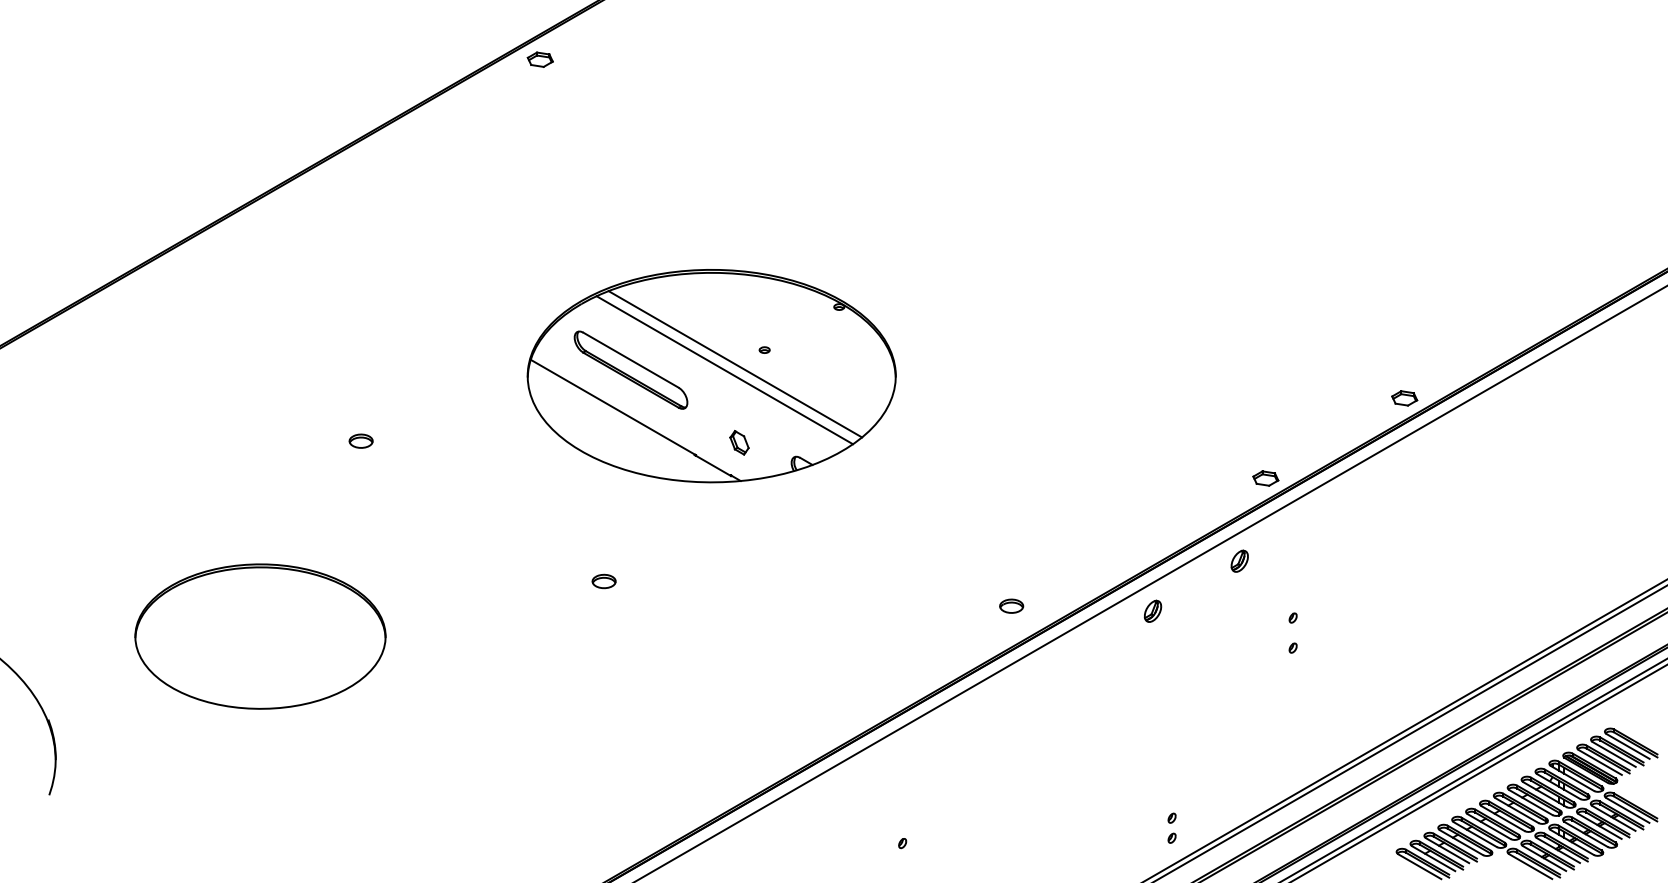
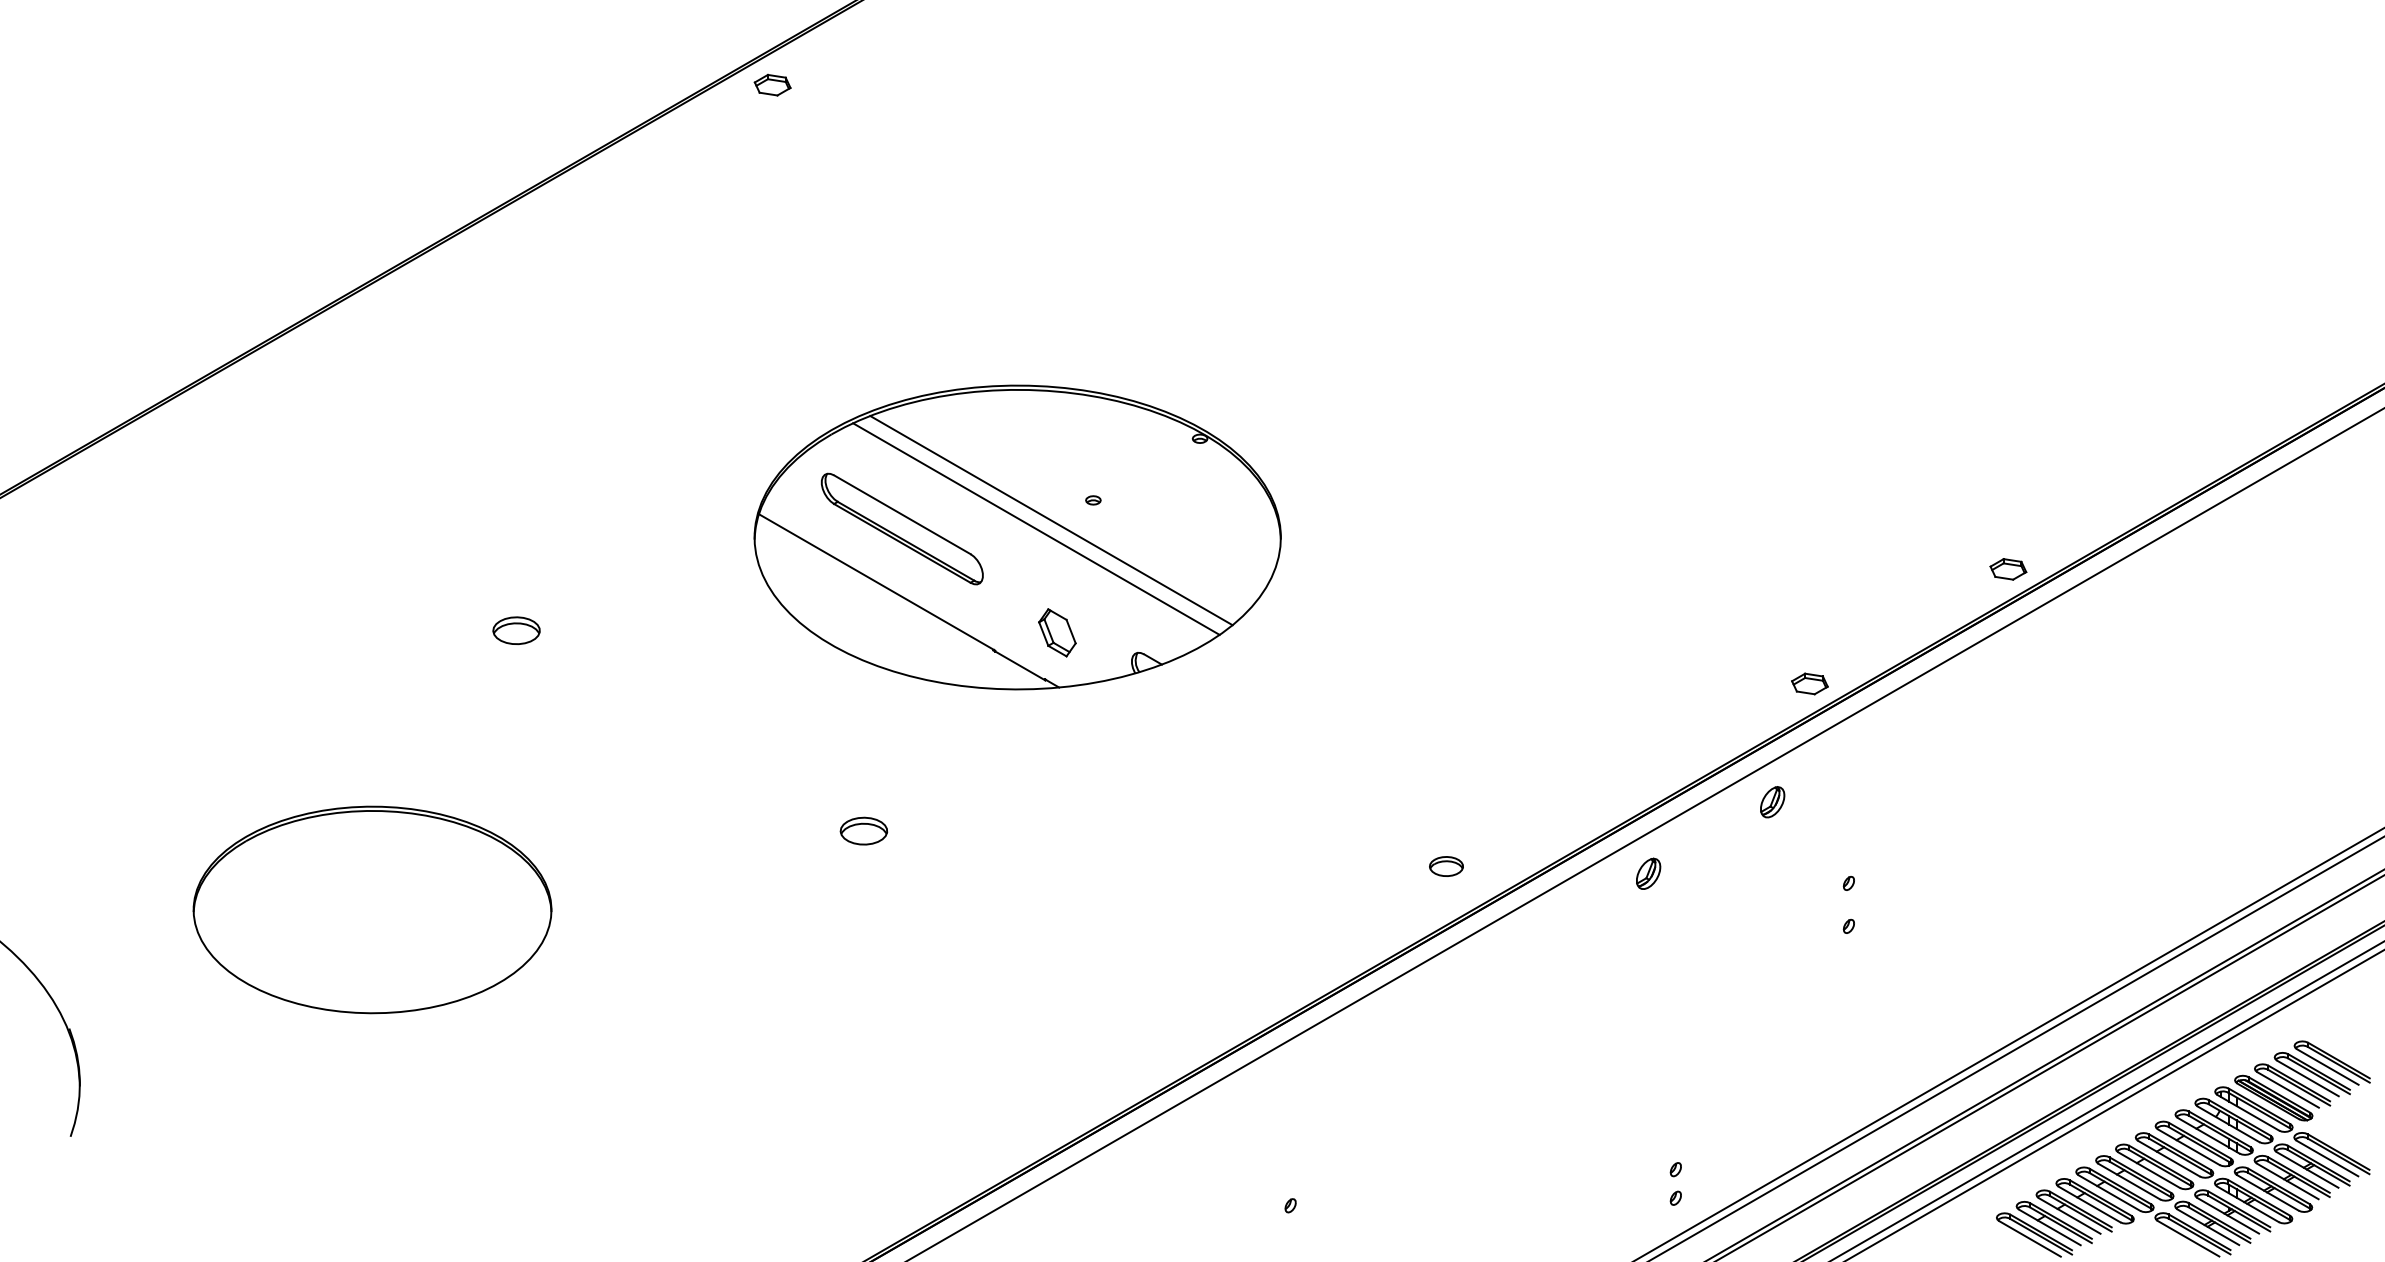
part: (360, 440) -> (515, 629), size x1.4
part: (739, 442) -> (1057, 632), size x1.4
part: (603, 581) -> (862, 831), size x1.4

